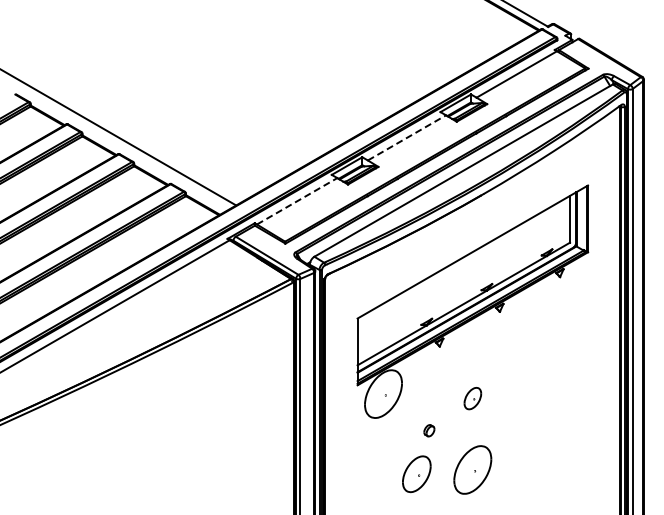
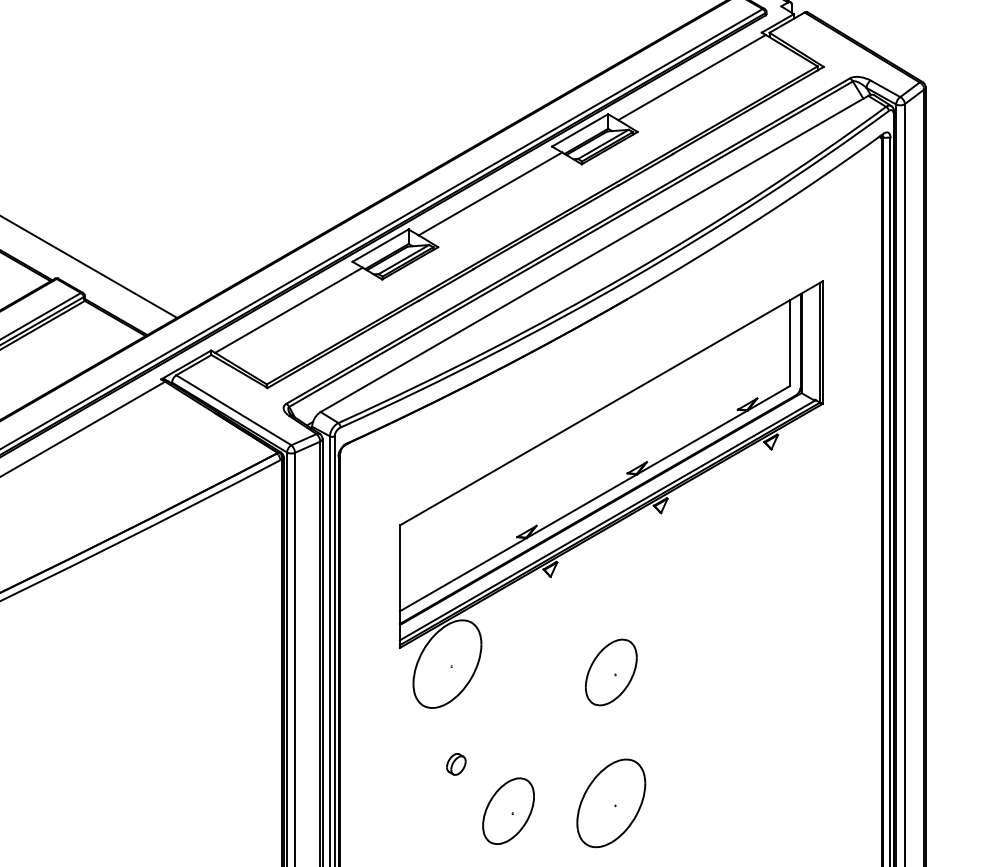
line: (407, 137) -> (491, 193), dashed -> solid
line: (297, 201) -> (289, 310), dashed -> solid
part: (472, 398) -> (610, 672), size x1.67
part: (429, 430) -> (456, 763), moved

